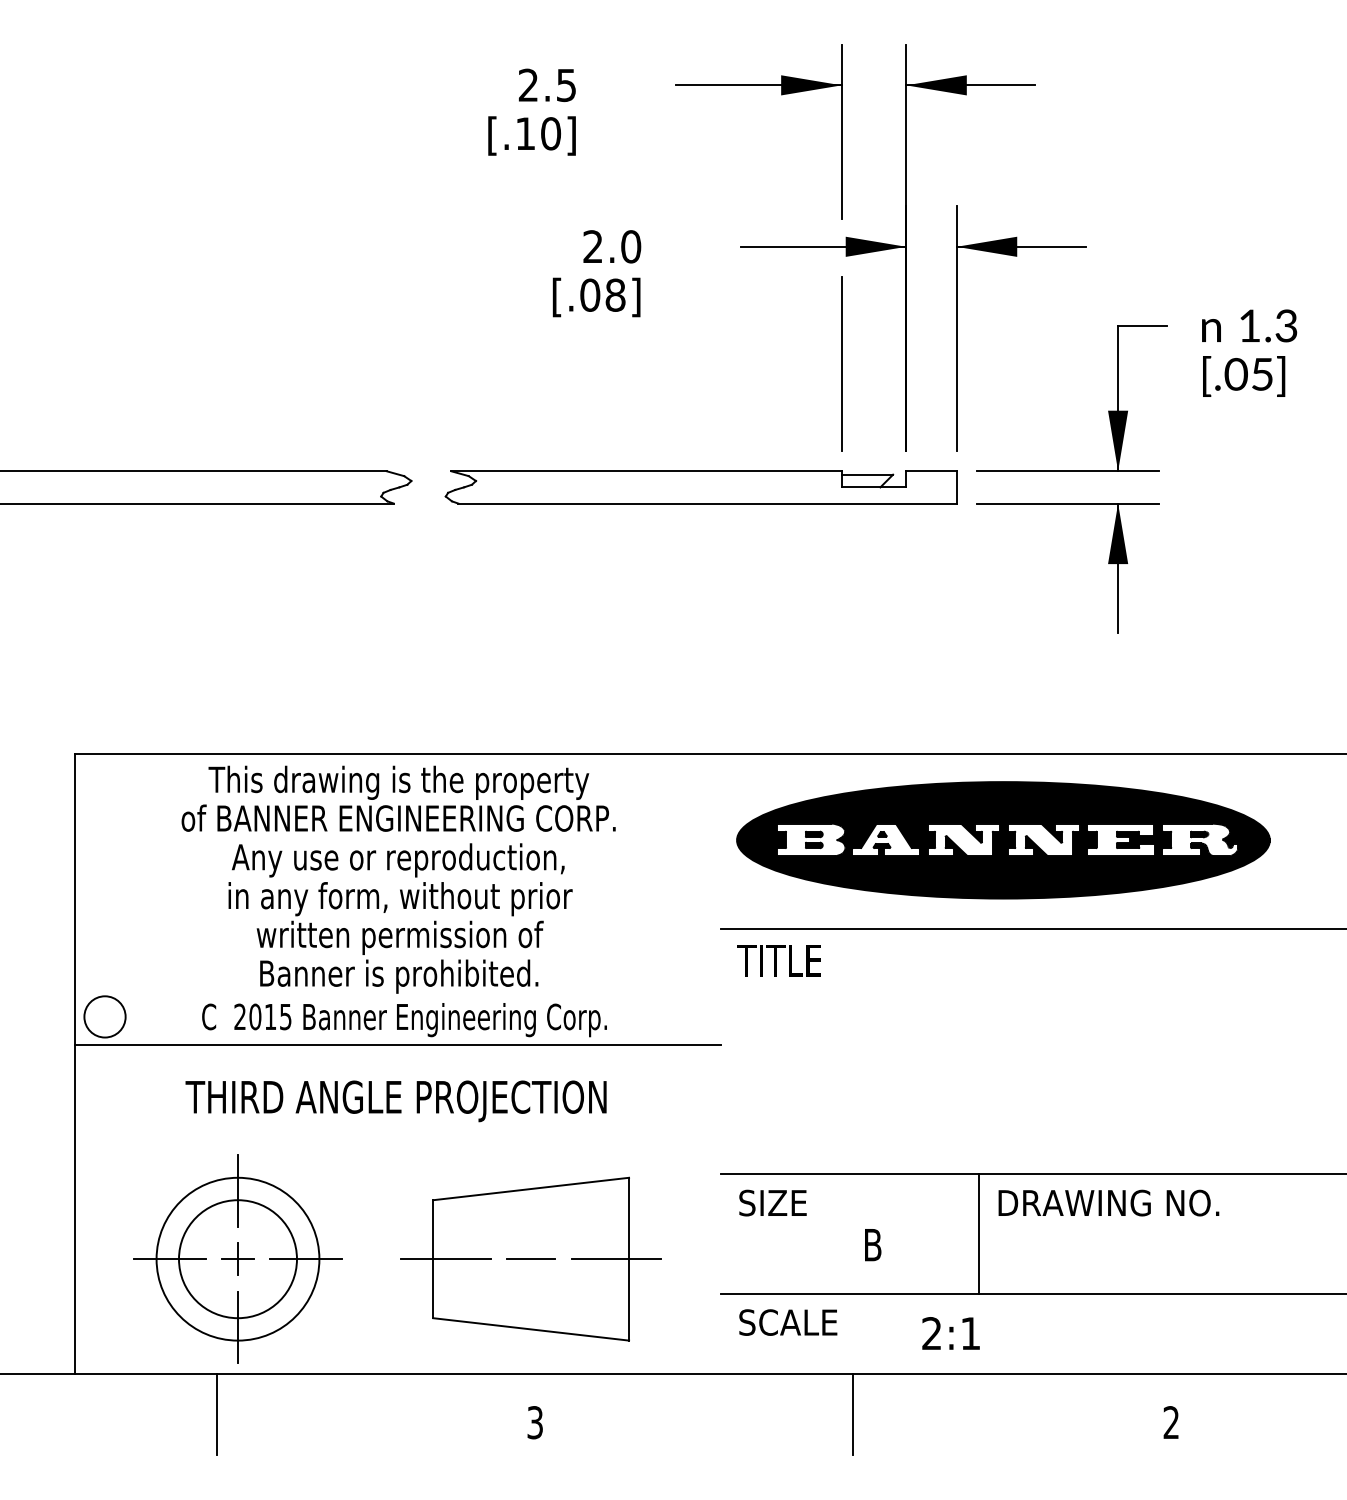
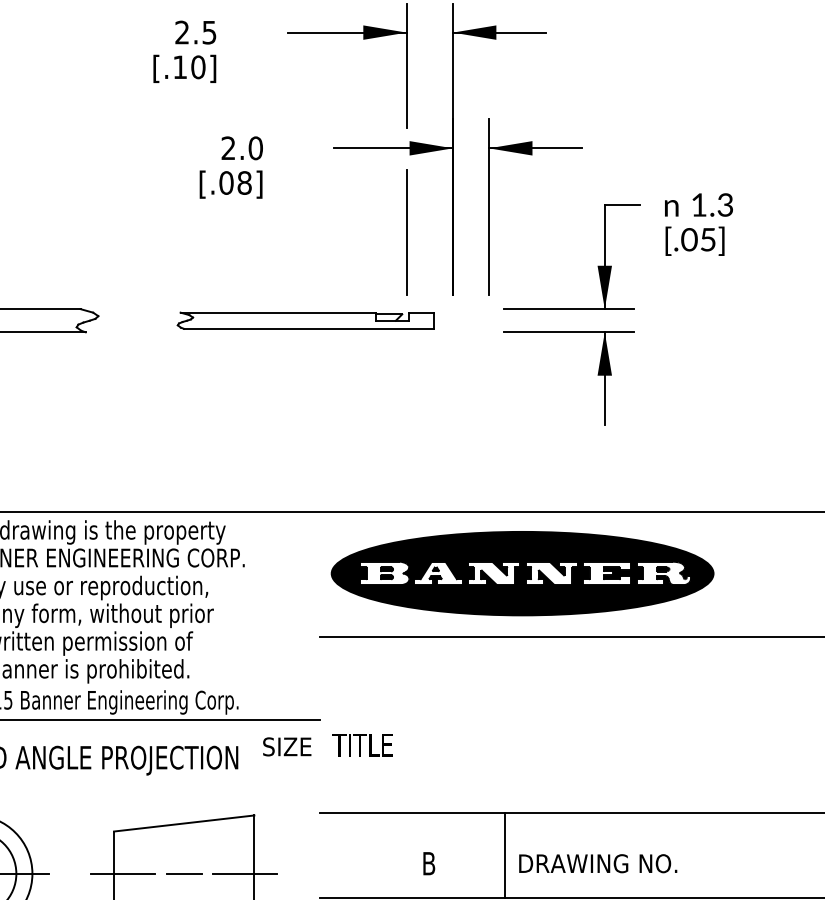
part: (700, 487) -> (305, 320), size x0.7
text: (778, 960) -> (362, 745), moved
text: (772, 1202) -> (286, 746), moved
text: (1108, 1202) -> (597, 863), moved

